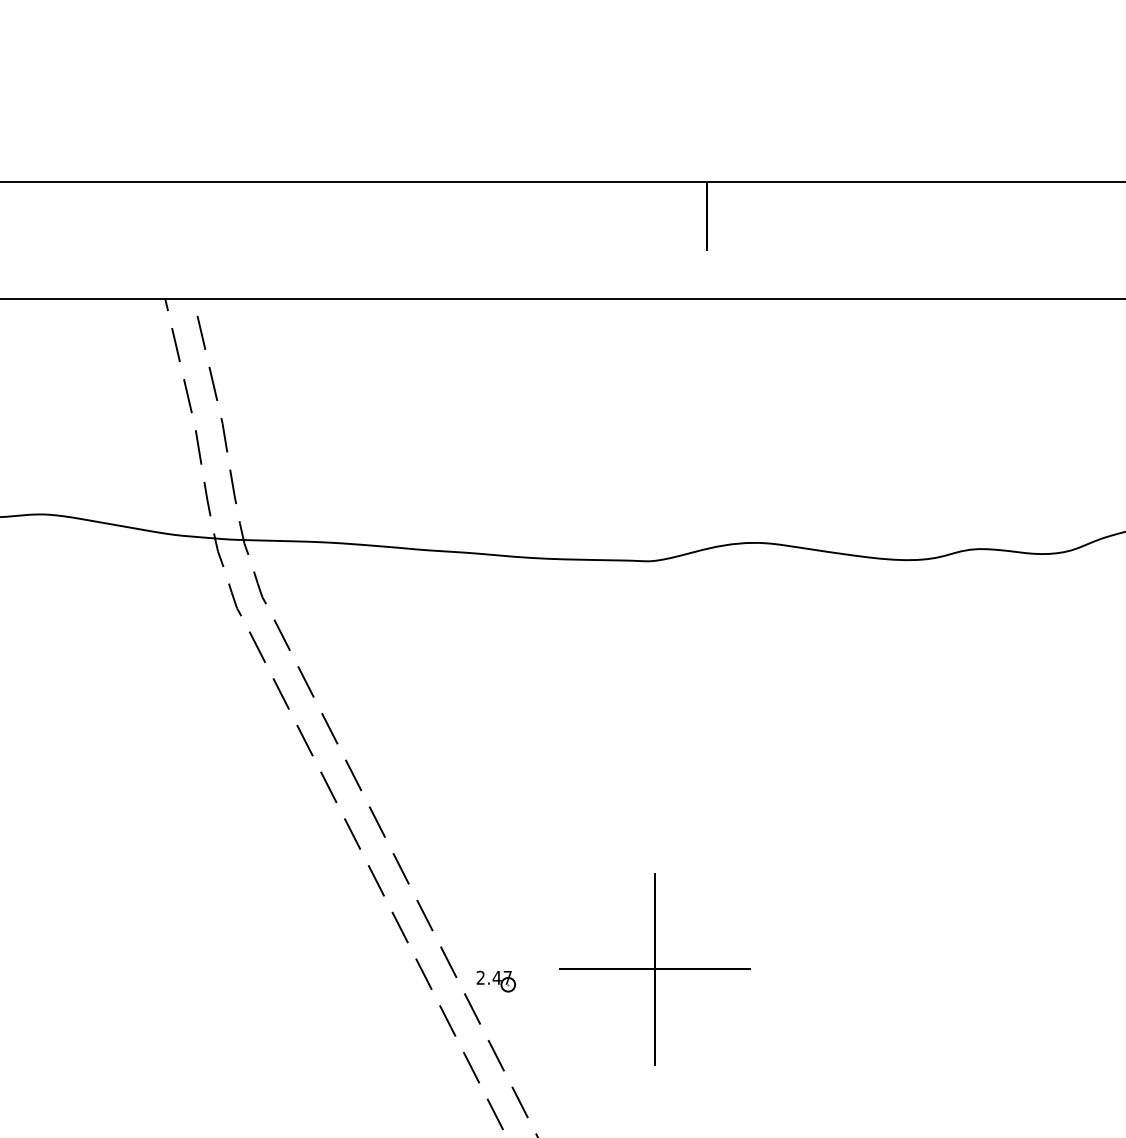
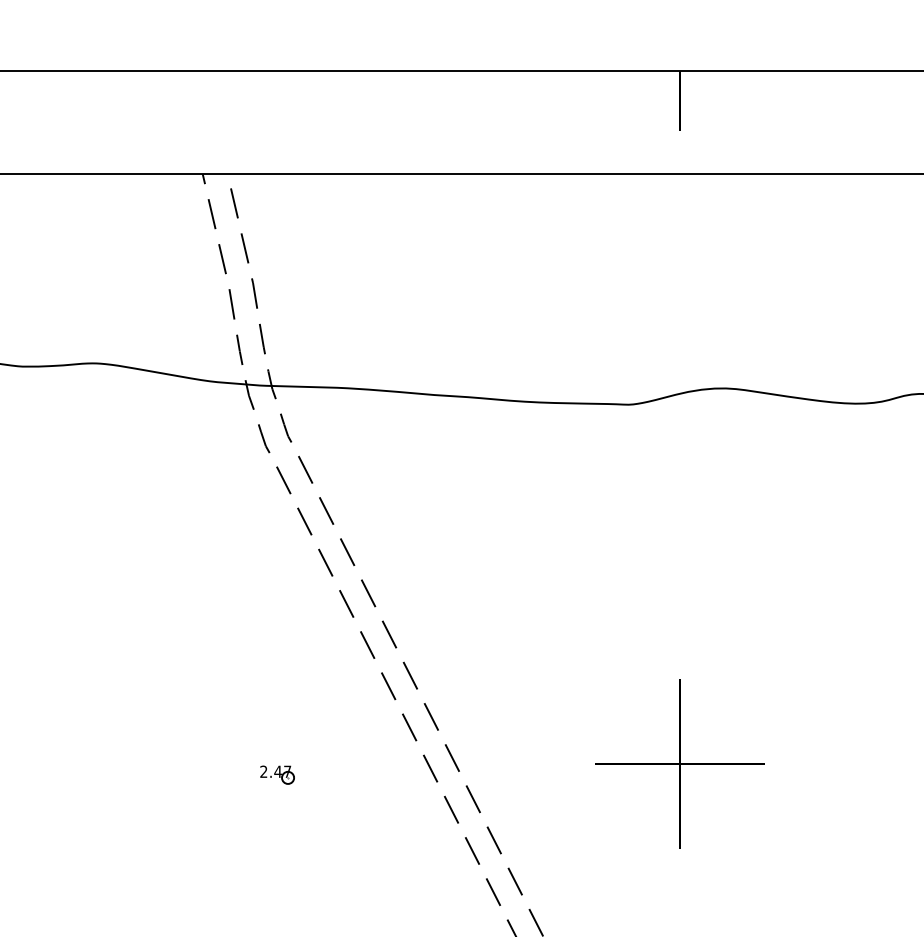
part: (654, 969) -> (679, 764), moved
part: (495, 981) -> (276, 775), moved

